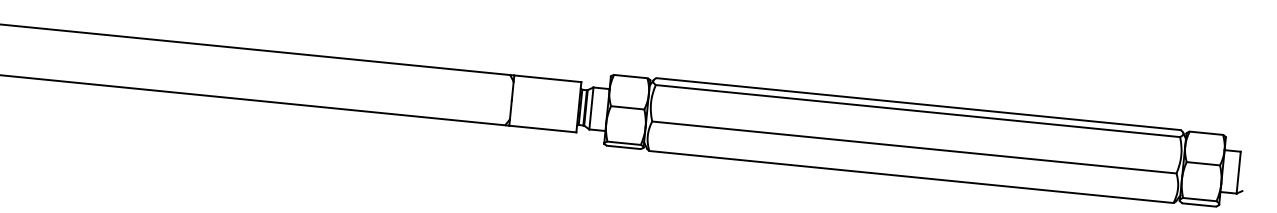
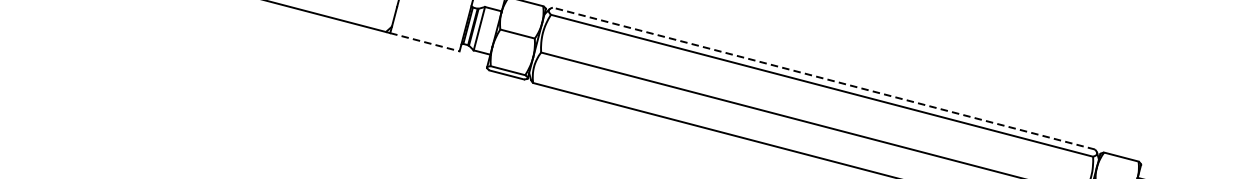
line: (918, 104) -> (823, 78), solid -> dashed
line: (542, 129) -> (424, 42), solid -> dashed

